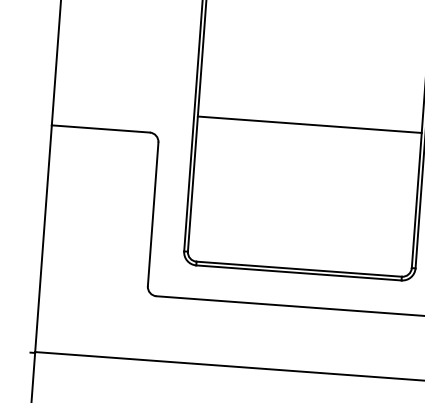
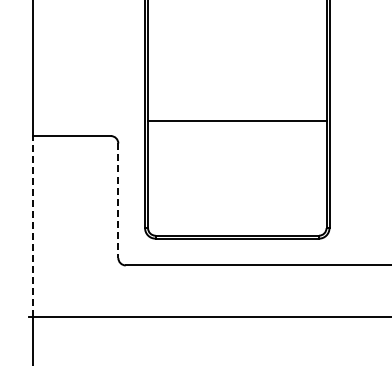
line: (153, 215) -> (118, 201), solid -> dashed
line: (43, 237) -> (32, 225), solid -> dashed

